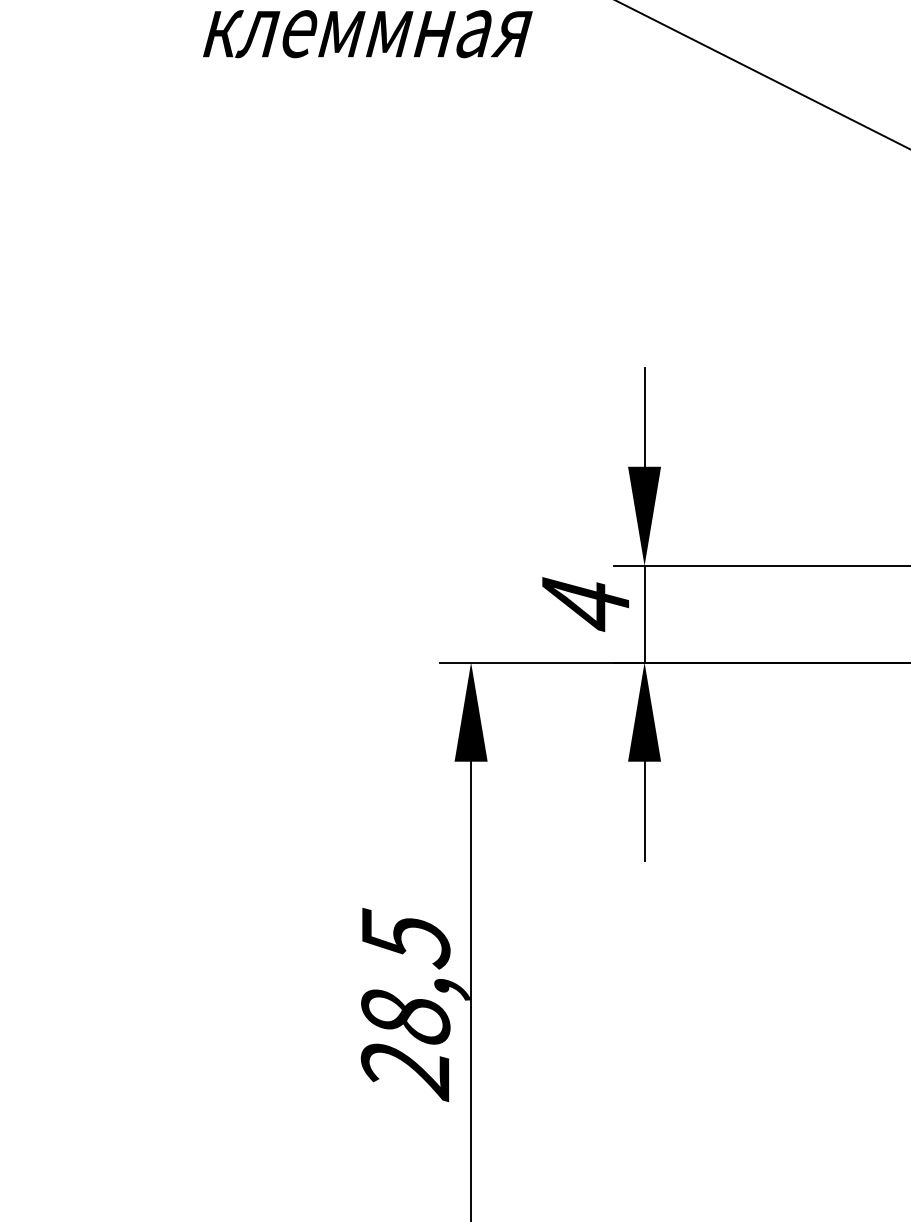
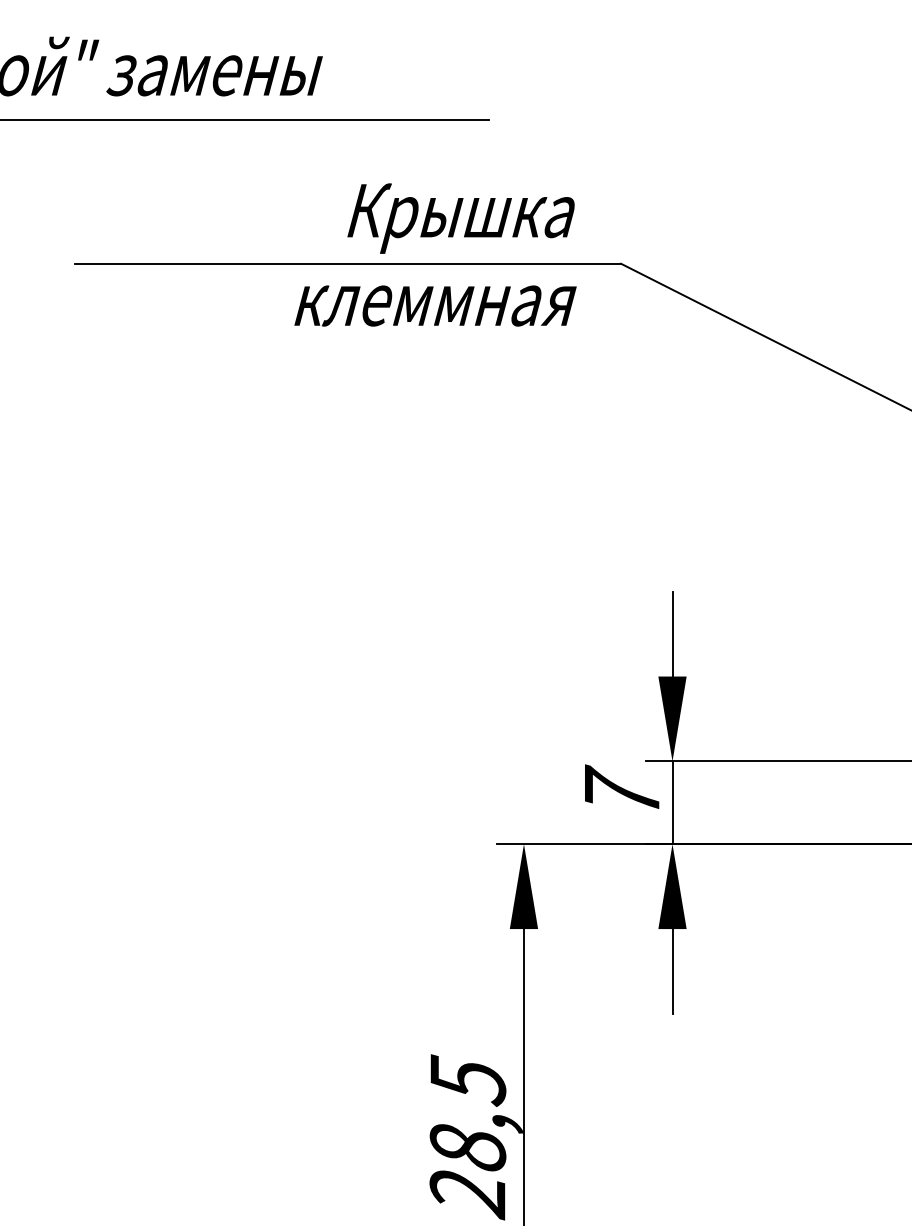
text: (586, 599) -> (622, 790), 4 -> 7

